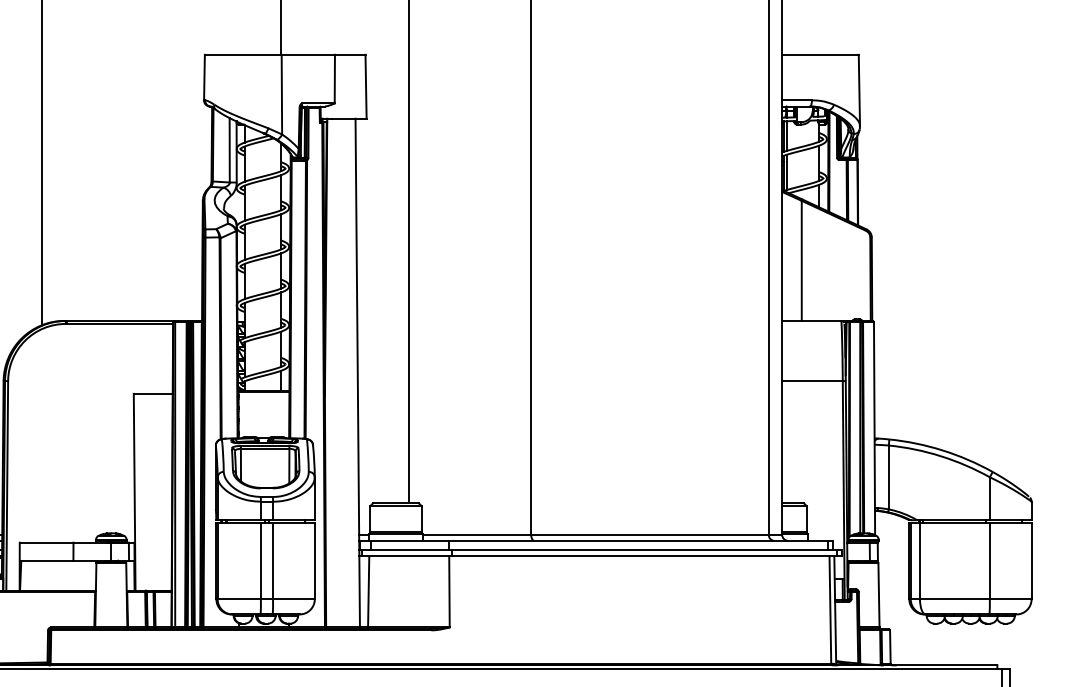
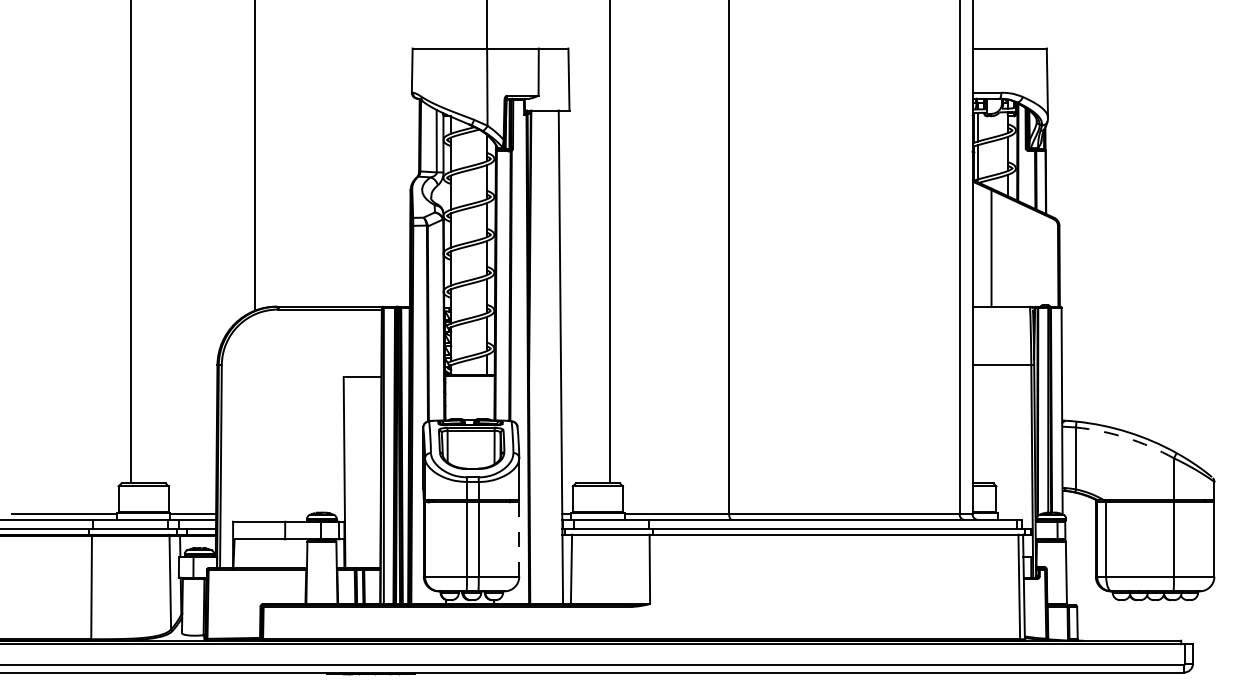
arc: (940, 455) -> (1126, 437), solid -> dashed
line: (315, 559) -> (519, 538), solid -> dashed

